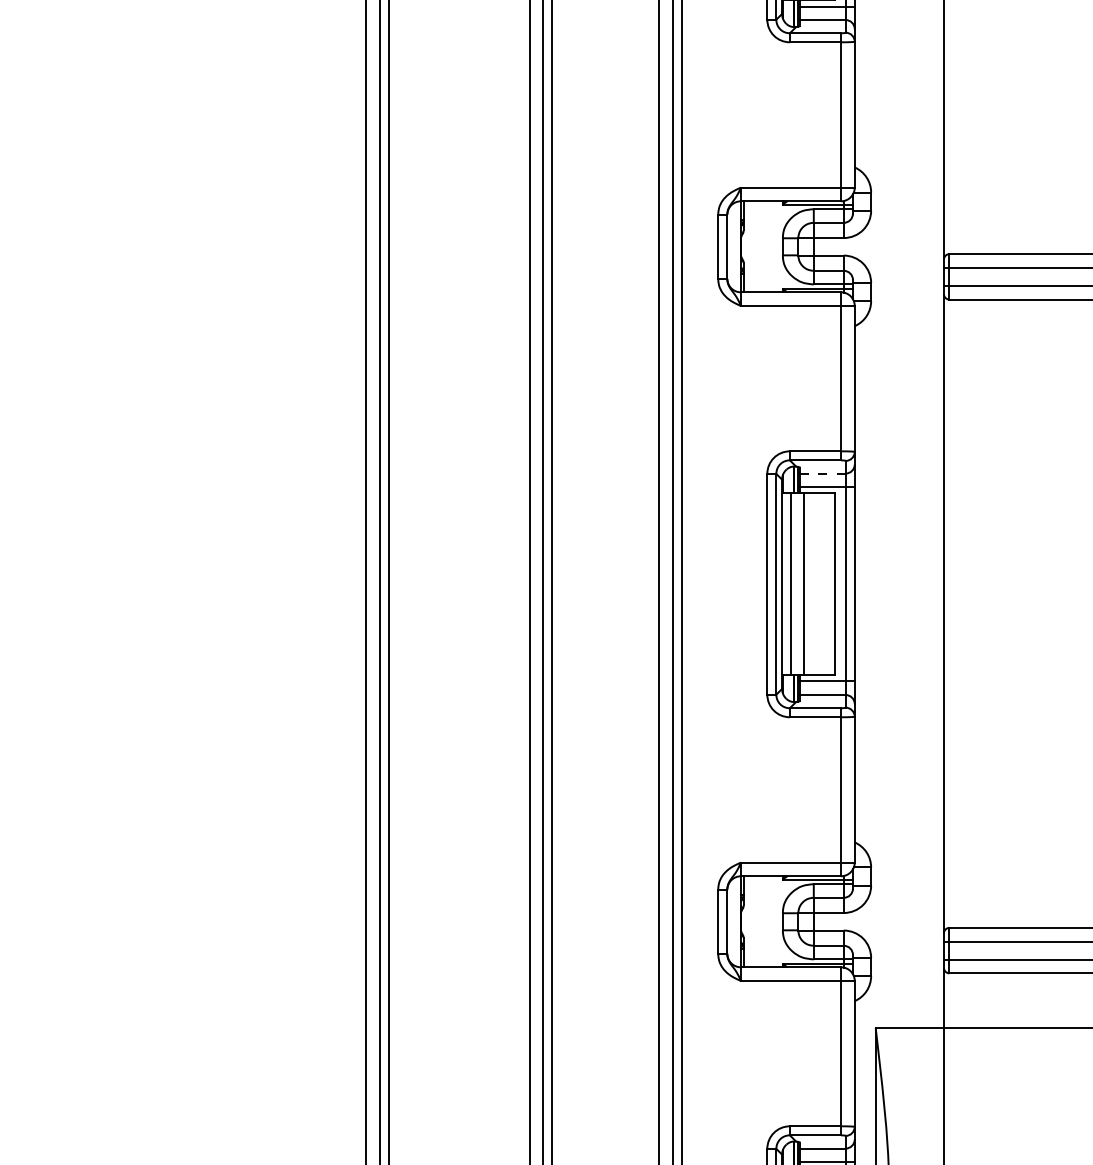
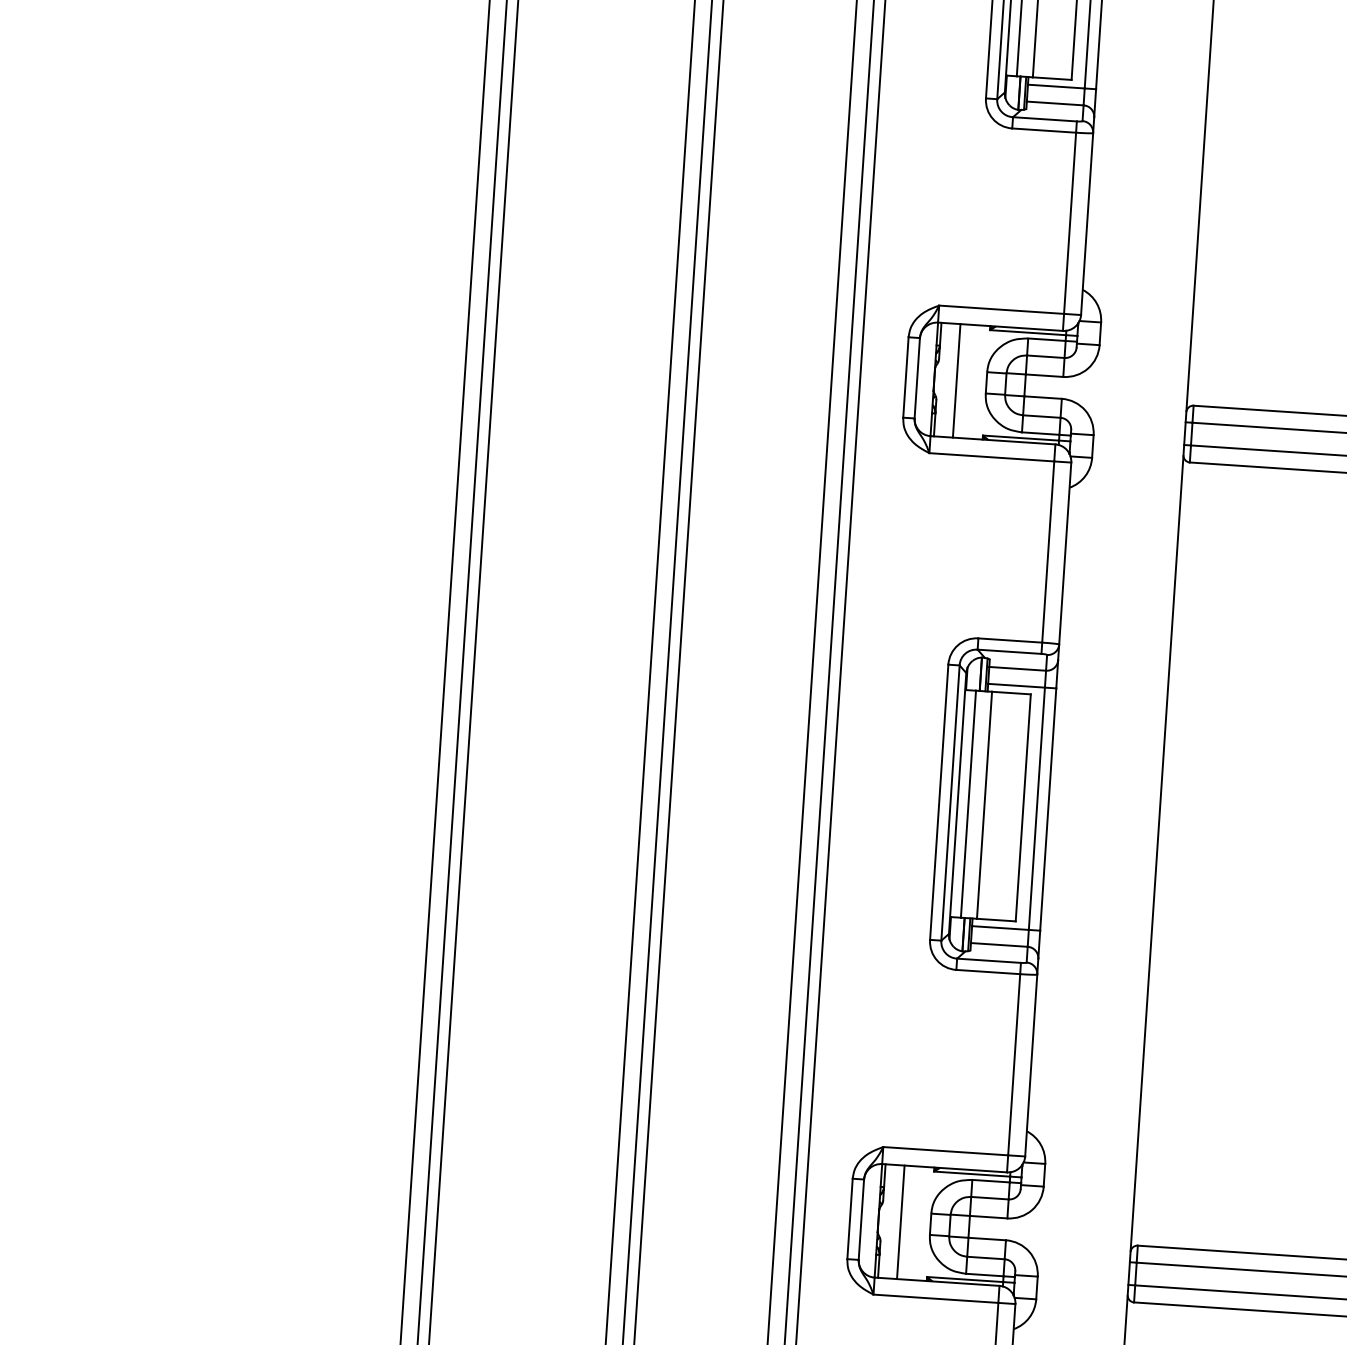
line: (758, 246) -> (956, 380), added
line: (822, 473) -> (1017, 668), dashed -> solid
line: (758, 921) -> (900, 1221), added

